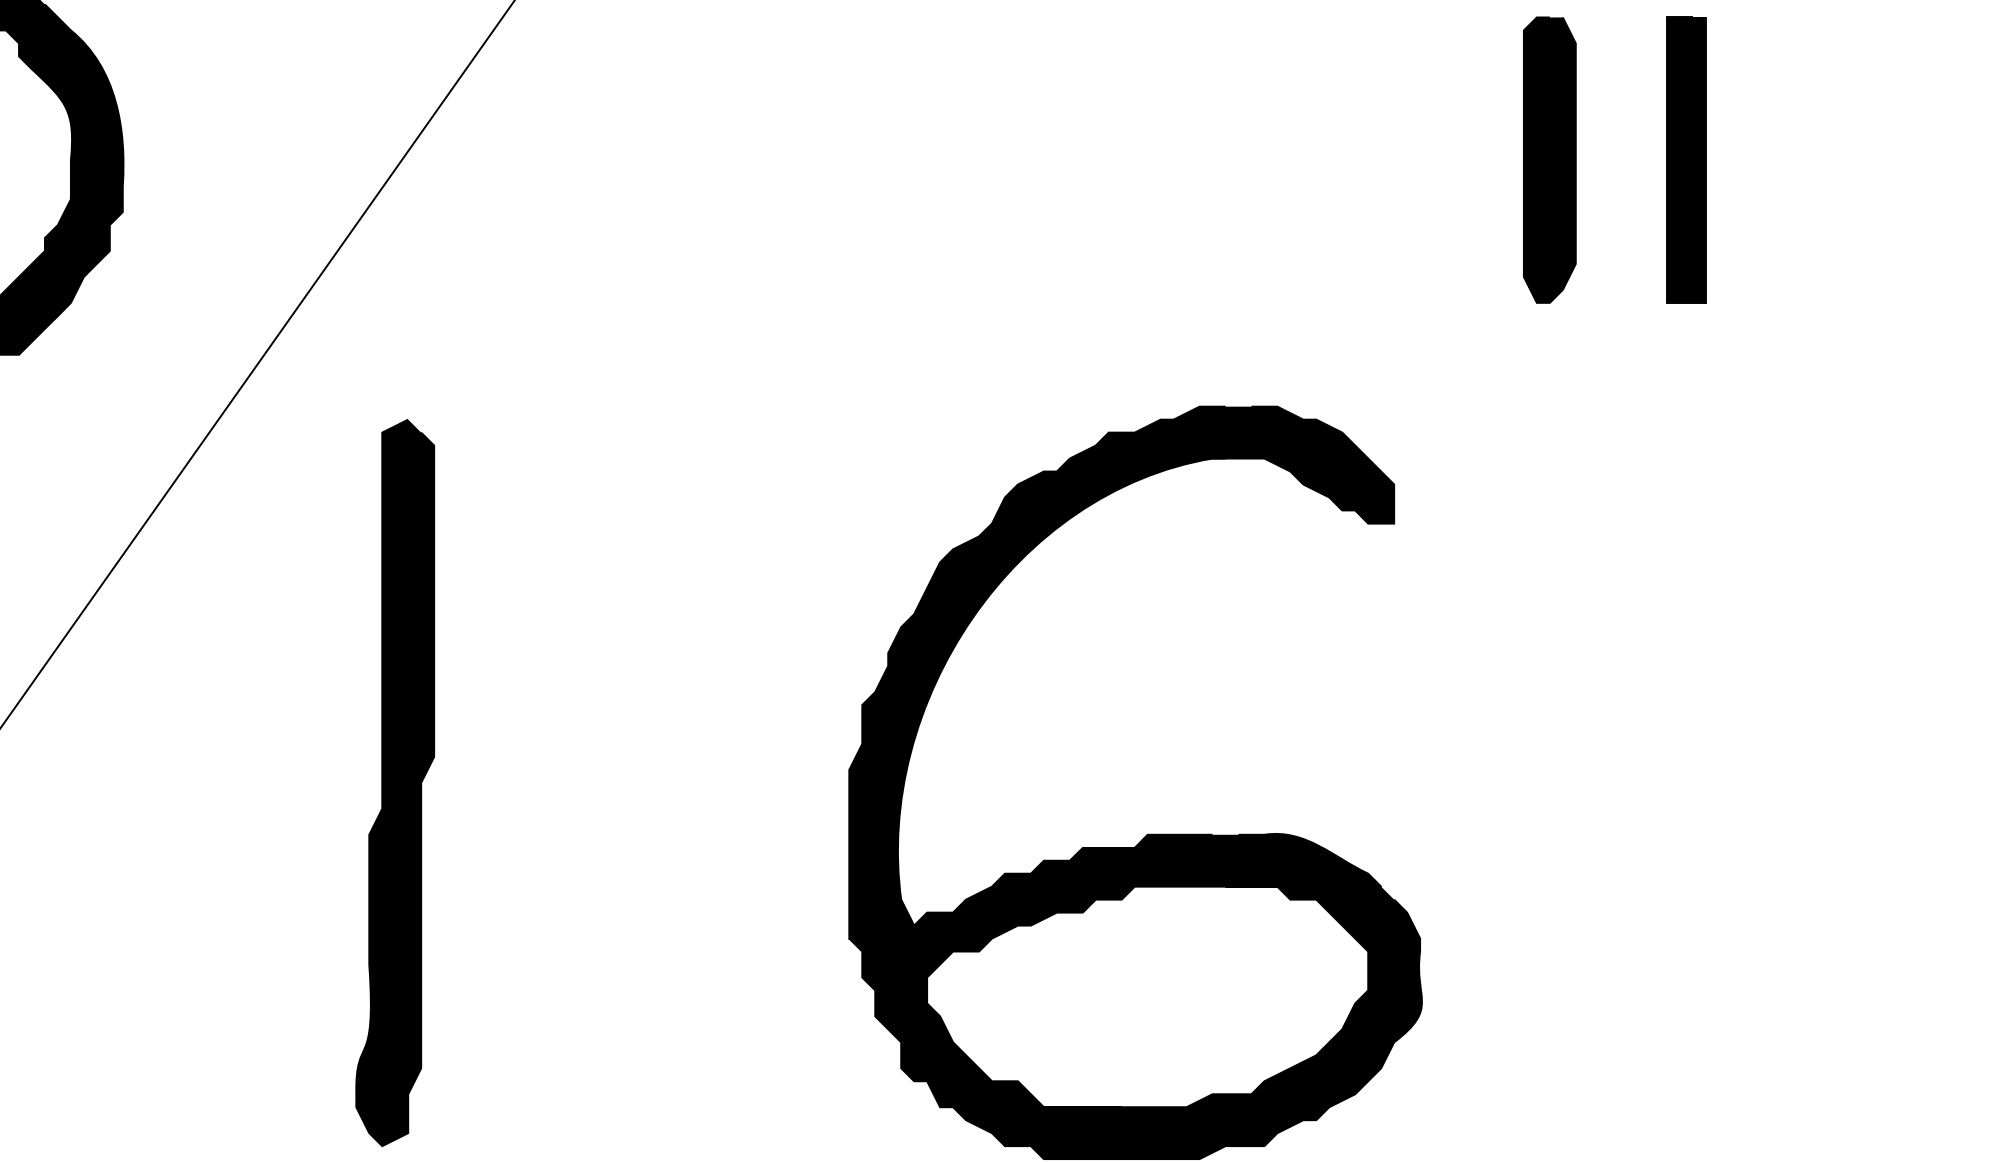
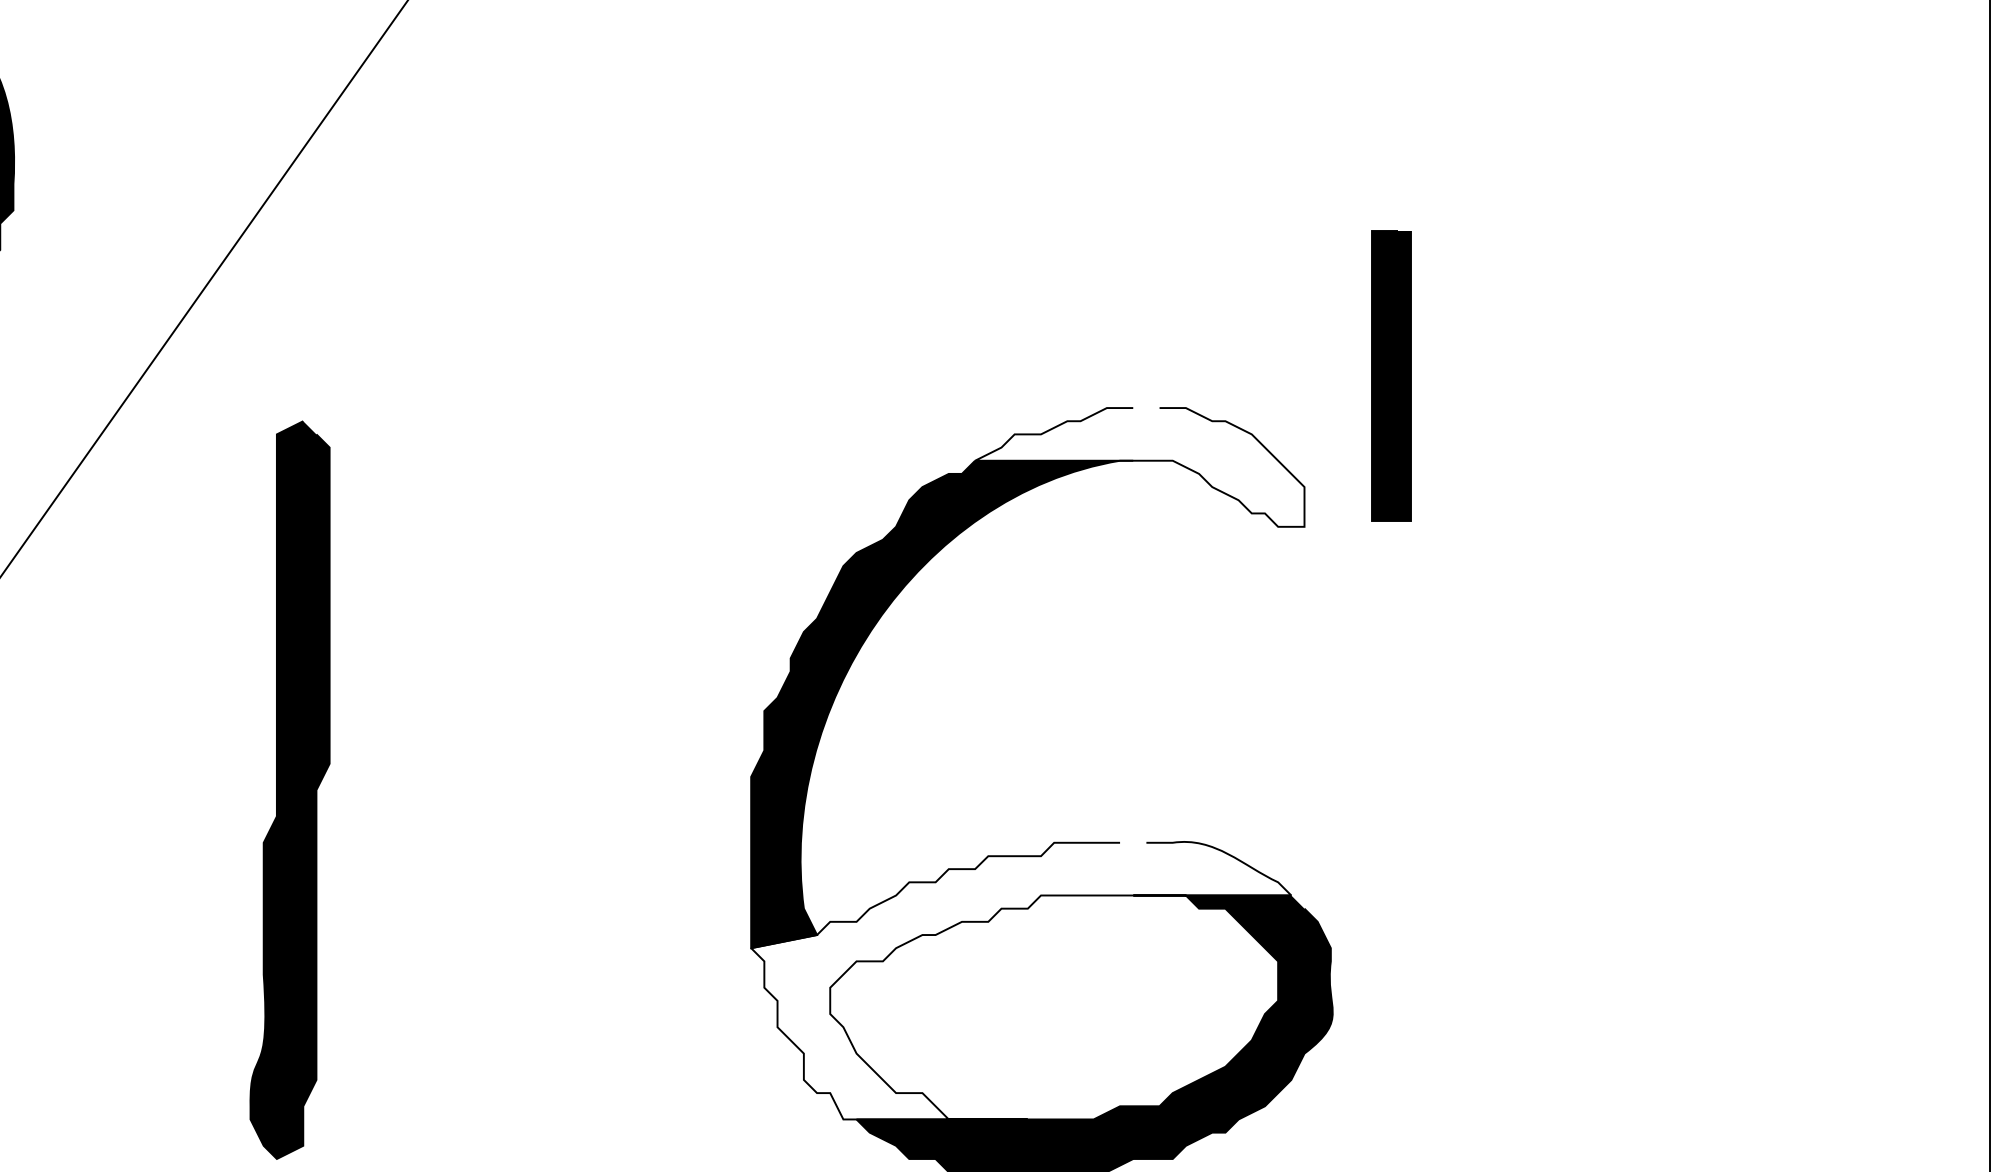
part: (1549, 159) -> (1462, 157), removed
part: (1686, 159) -> (1392, 375), moved
fill: (1231, 464) -> (1139, 466), removed
fill: (1115, 970) -> (1021, 980), removed

